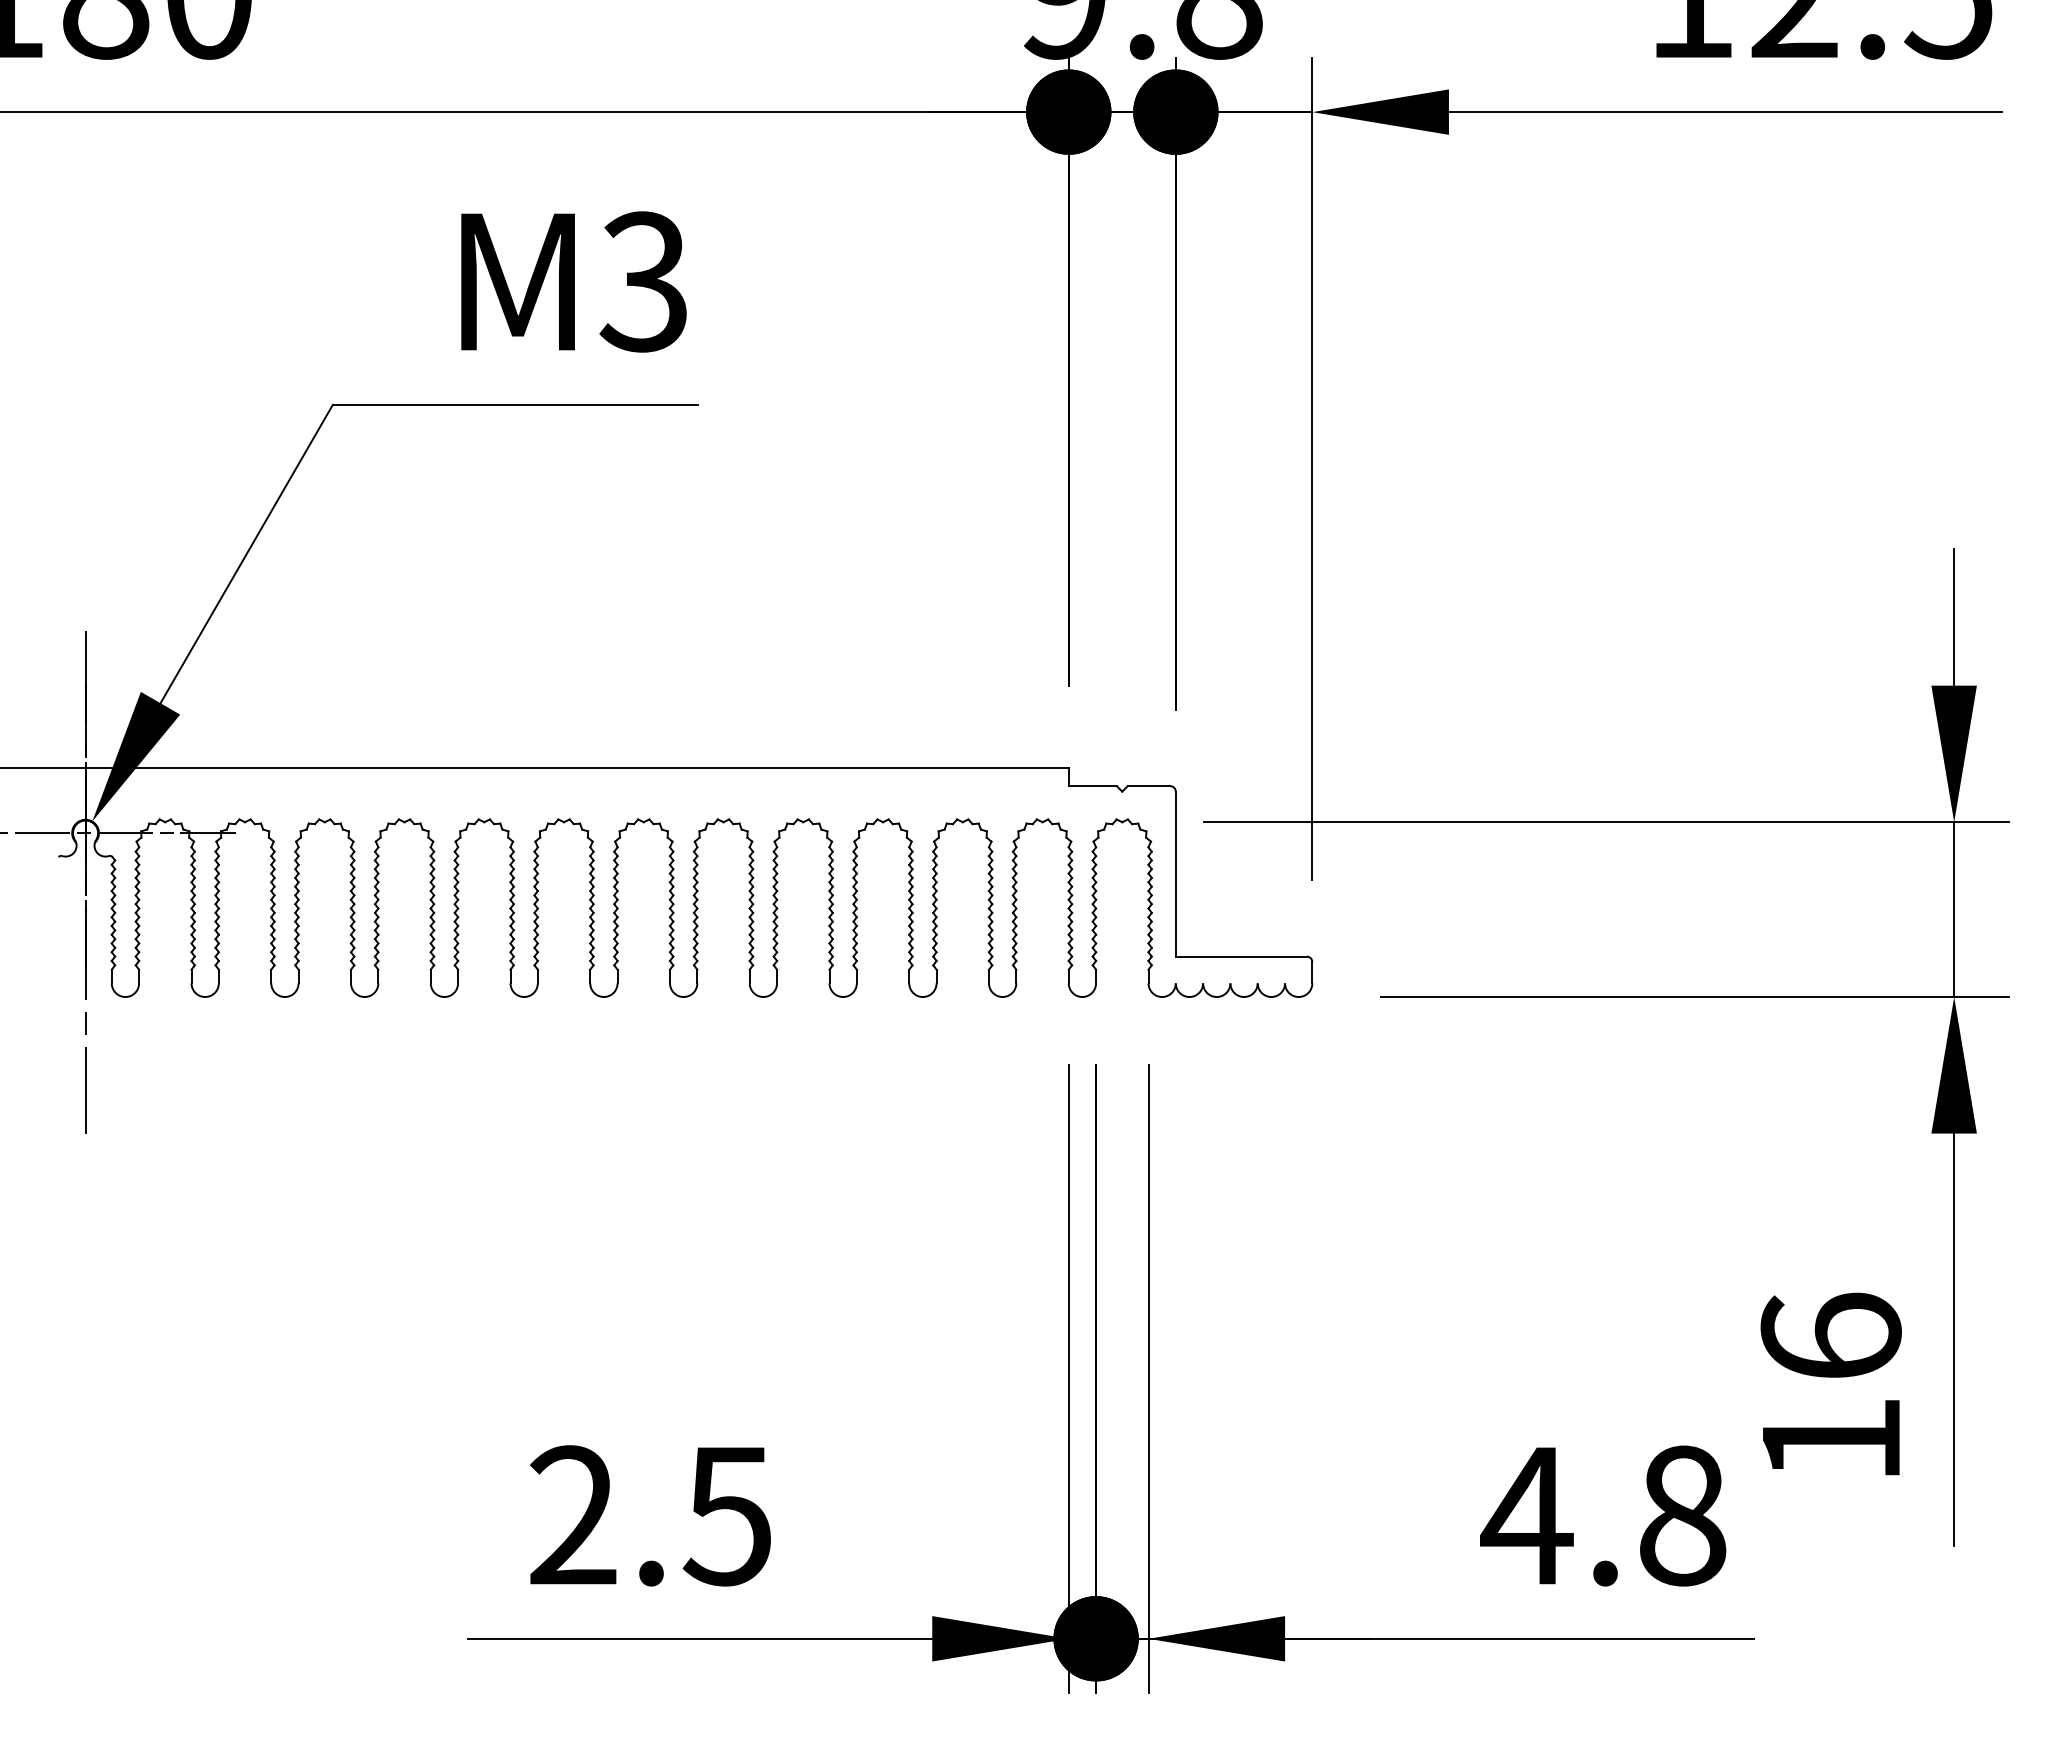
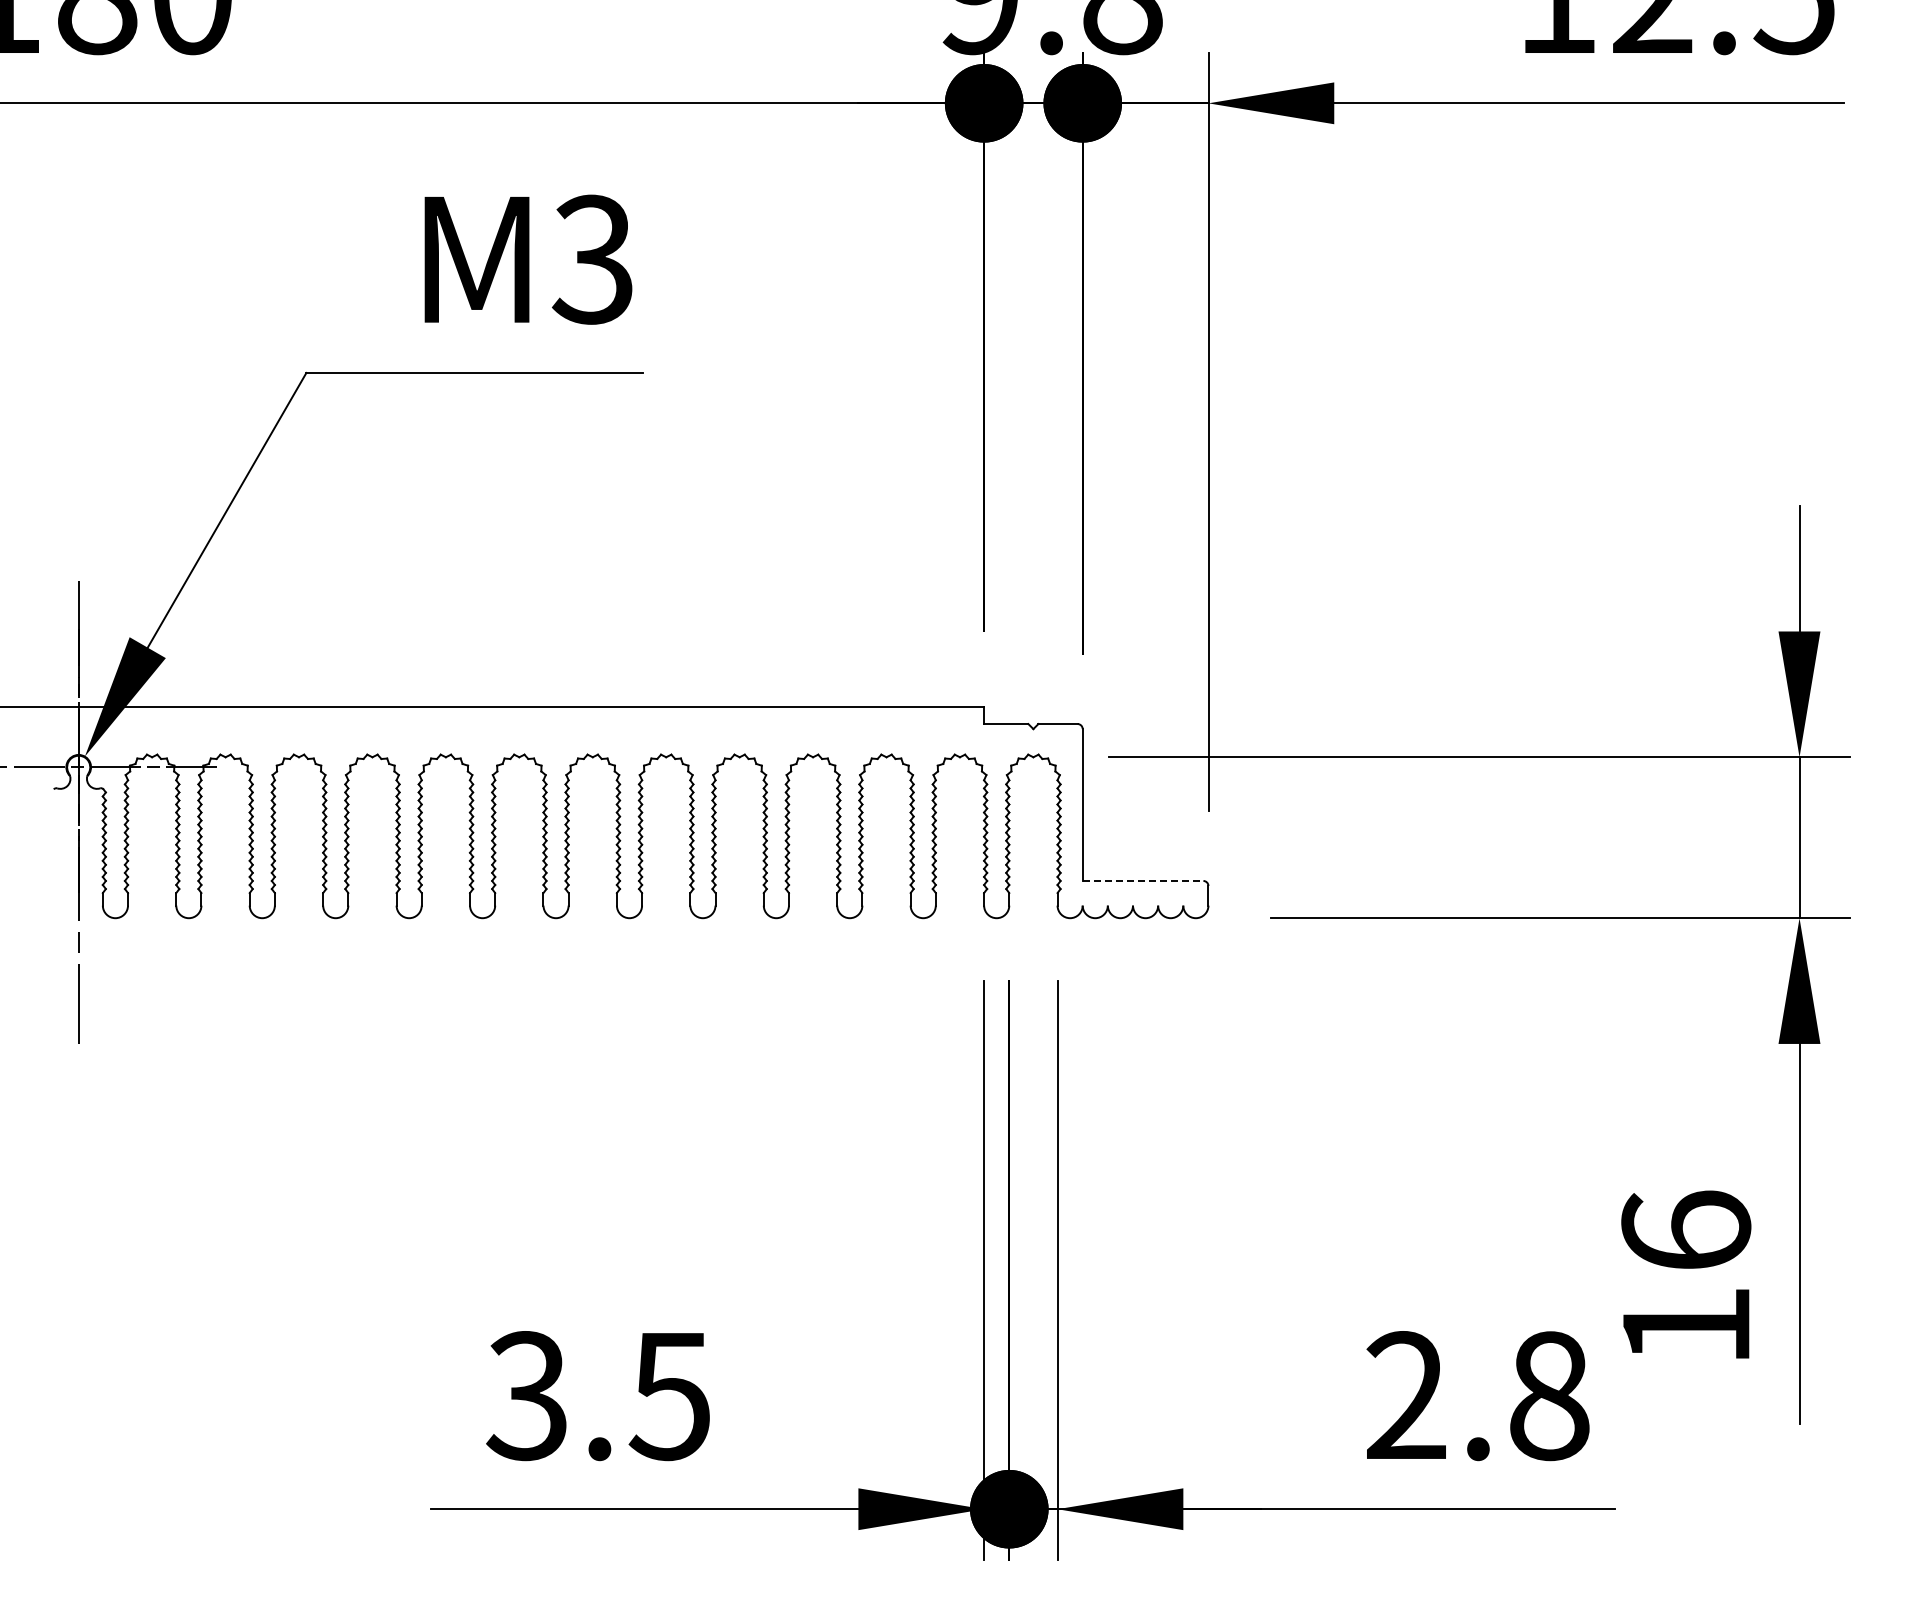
line: (1241, 956) -> (1143, 880), solid -> dashed
text: (1526, 1514) -> (1405, 1394), 4.8 -> 2.8
text: (571, 1516) -> (526, 1396), 2.5 -> 3.5

